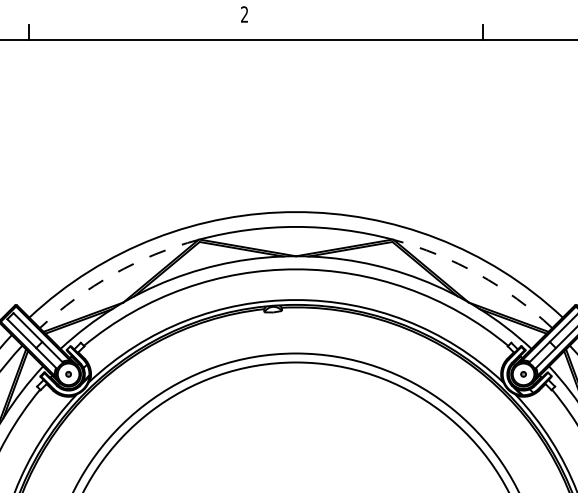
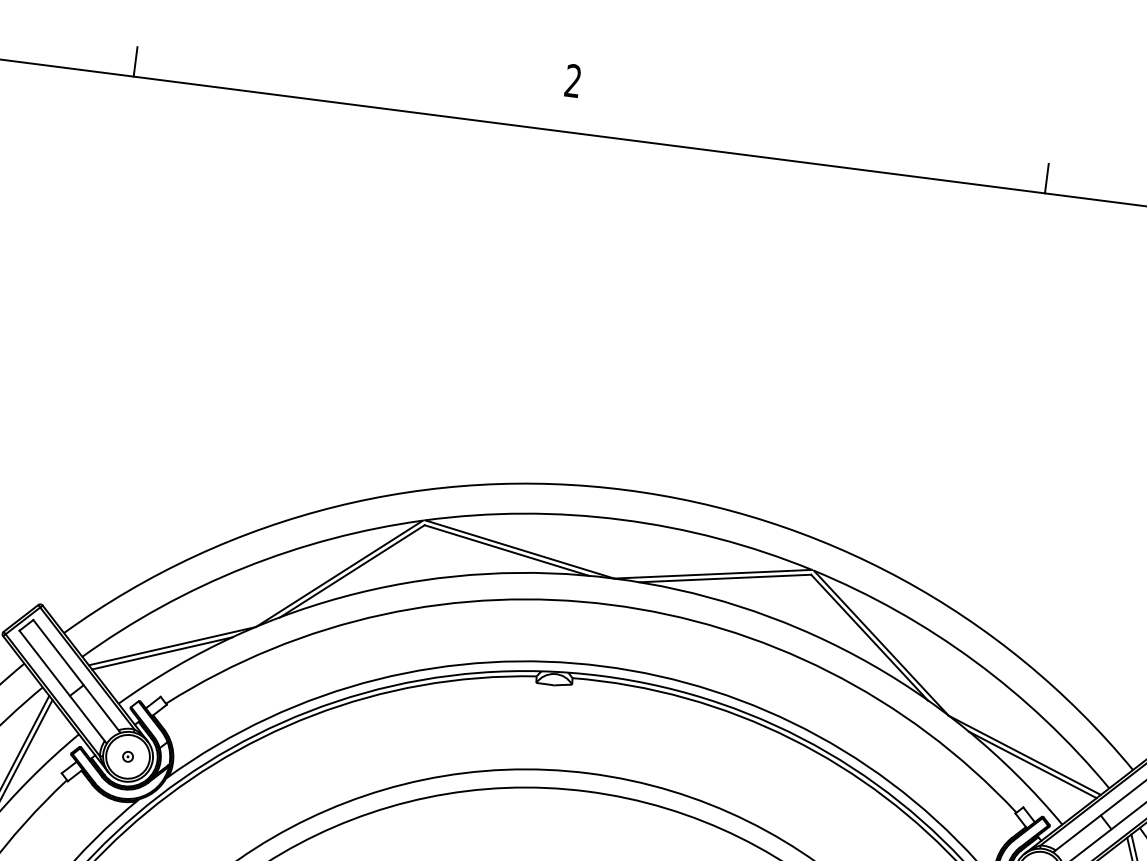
arc: (113, 274) -> (243, 568), dashed -> solid
arc: (478, 274) -> (975, 661), dashed -> solid

